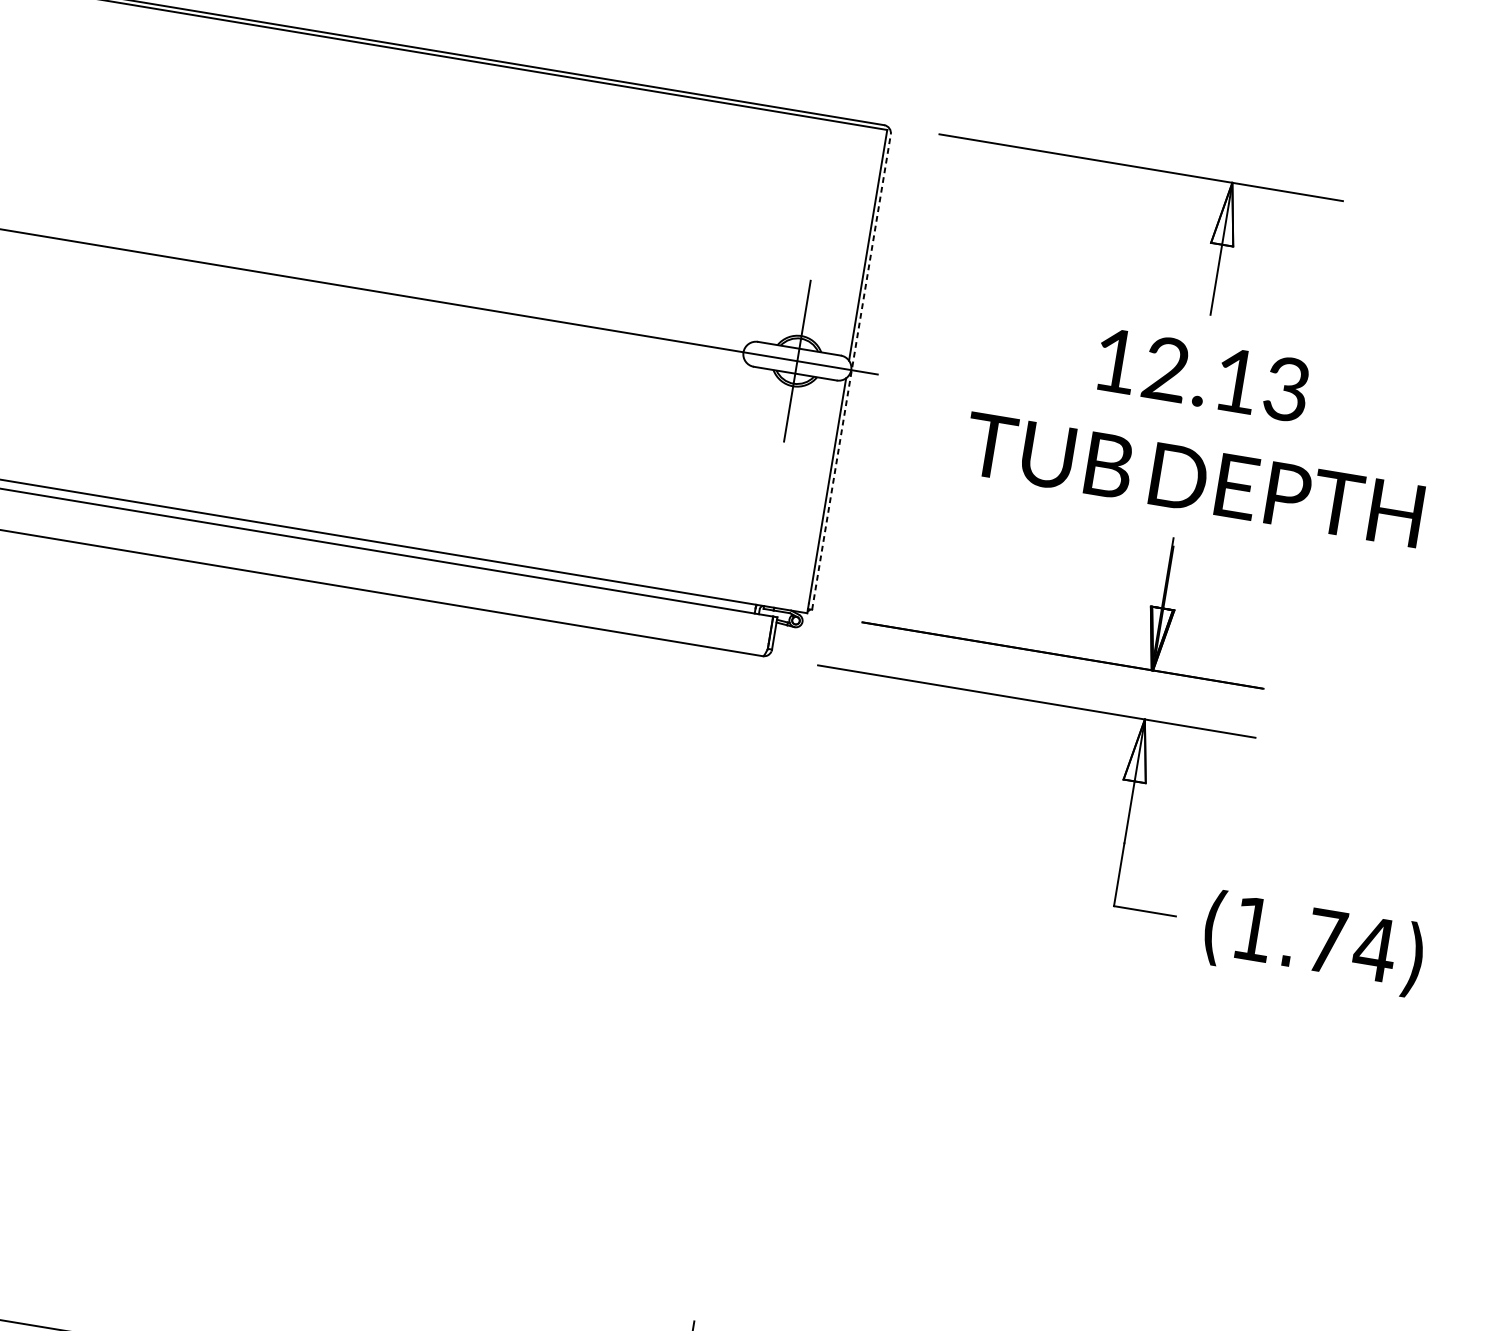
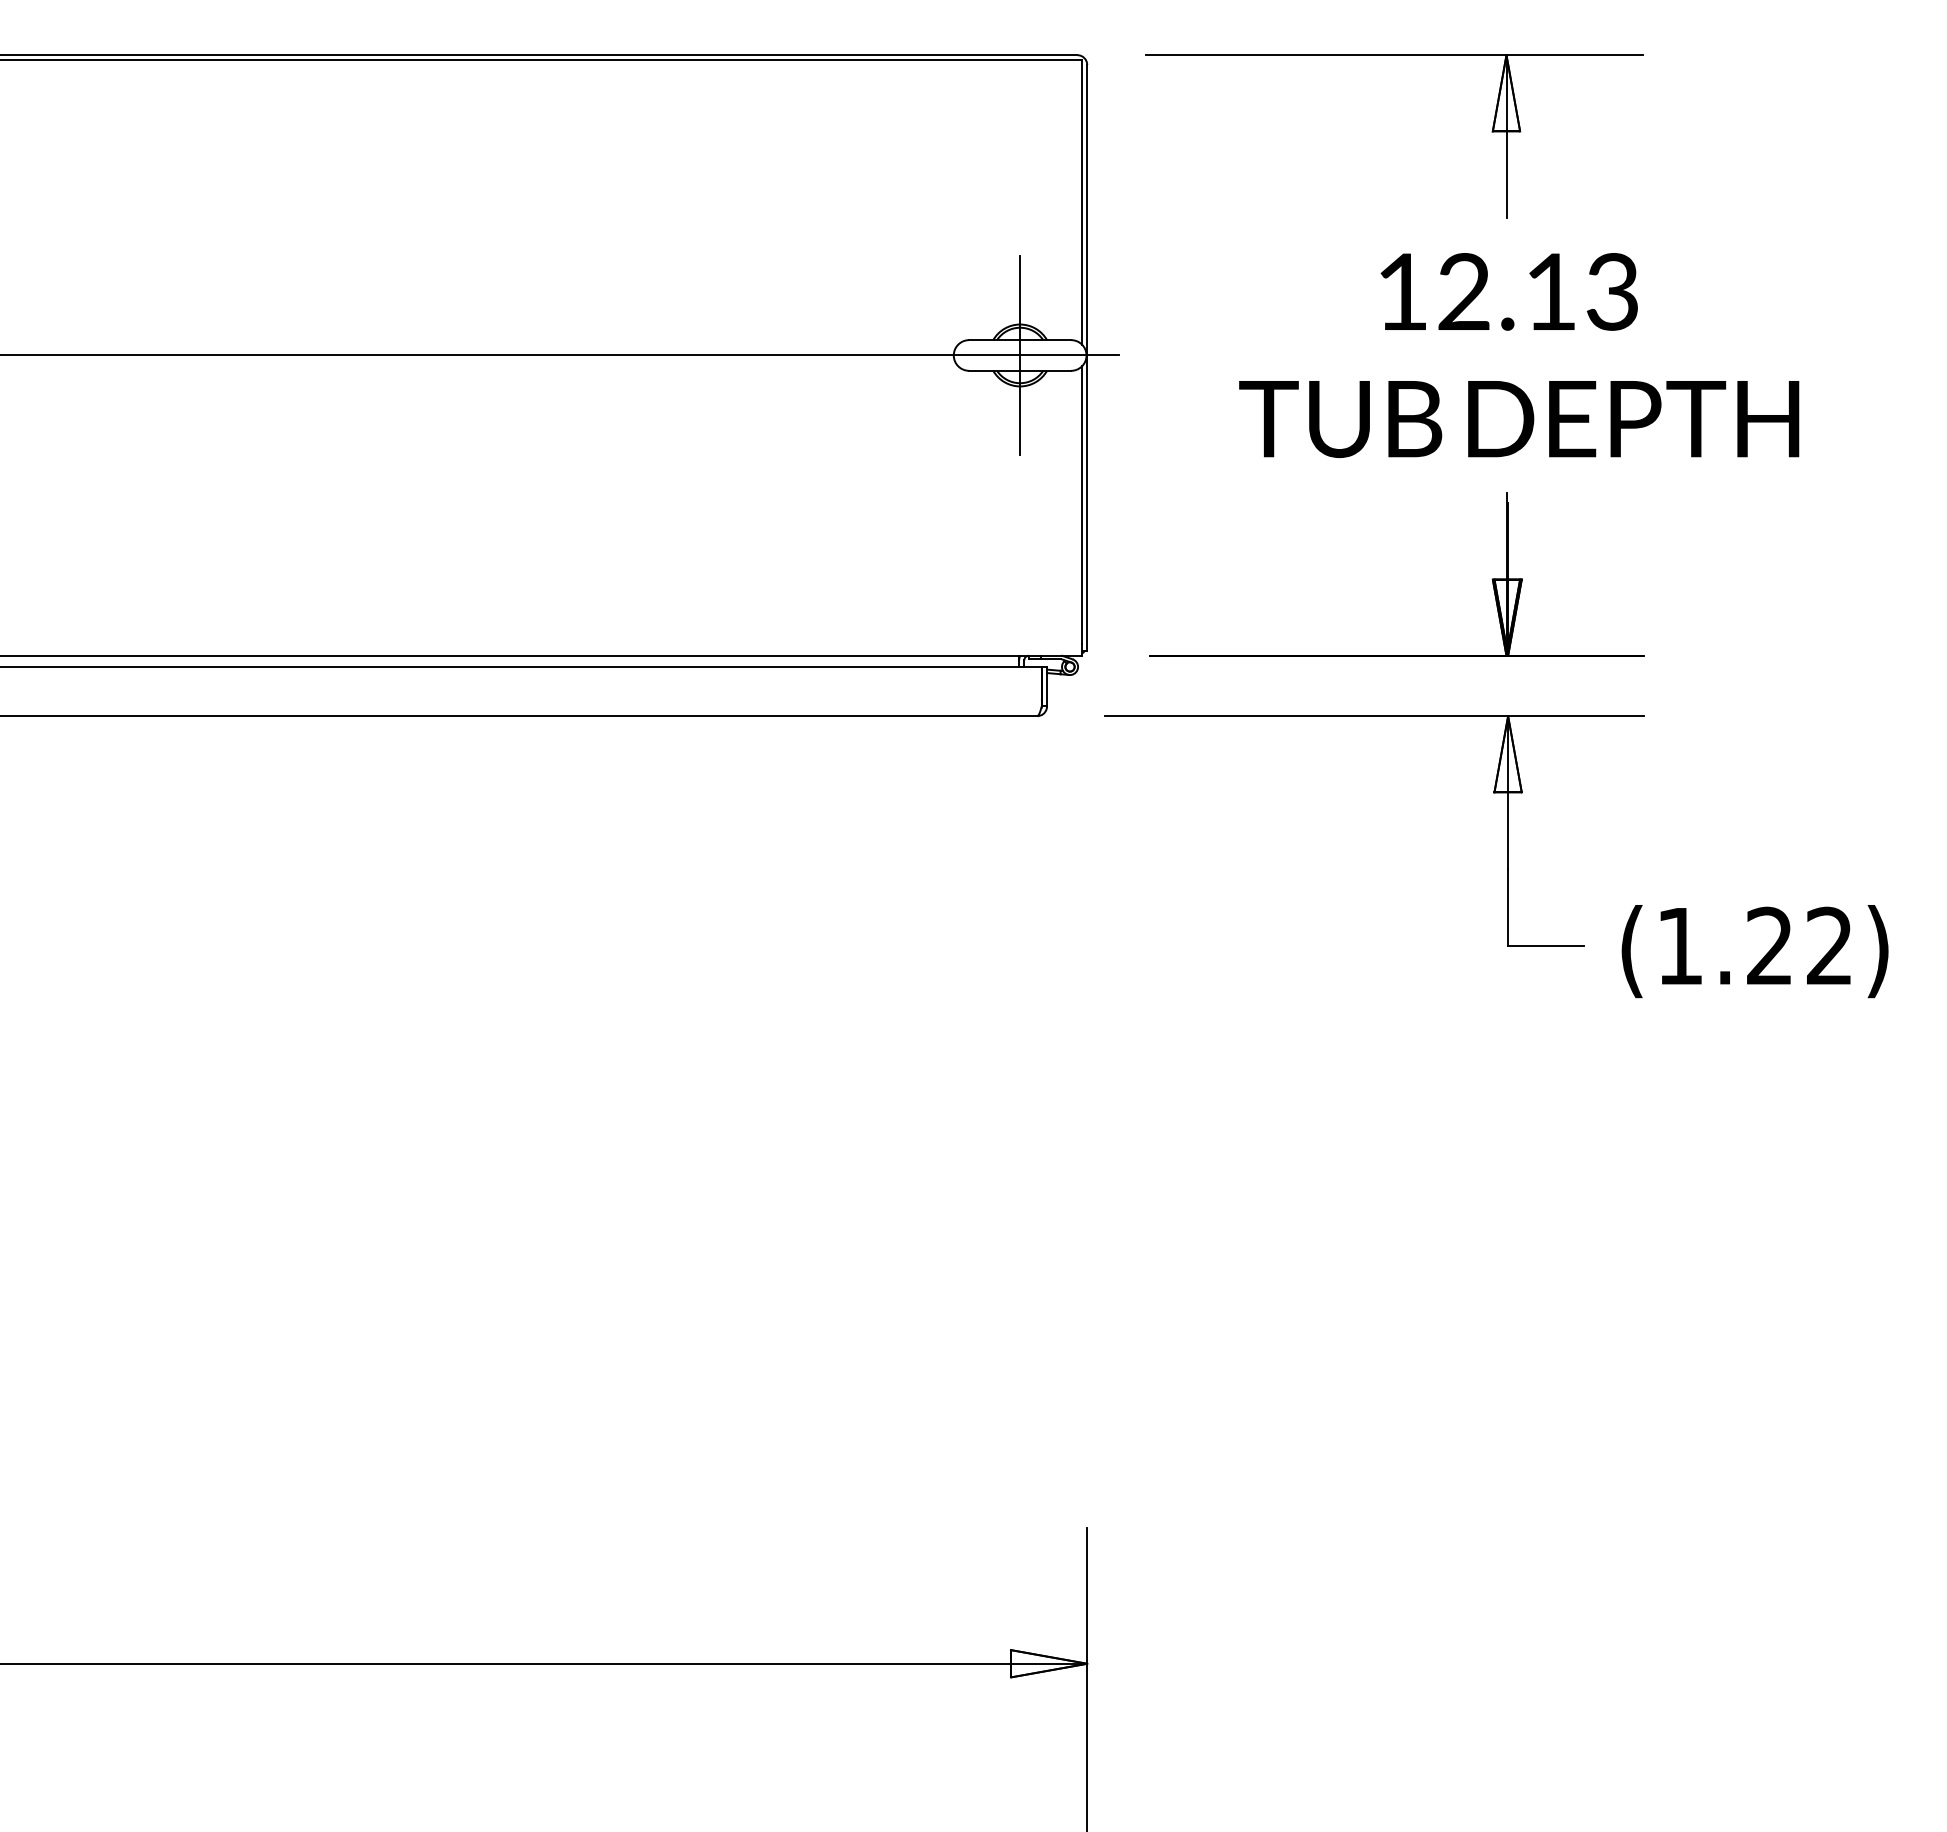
line: (851, 371) -> (1087, 357), dashed -> solid
text: (1351, 944) -> (1800, 945), (1.74) -> (1.22)

